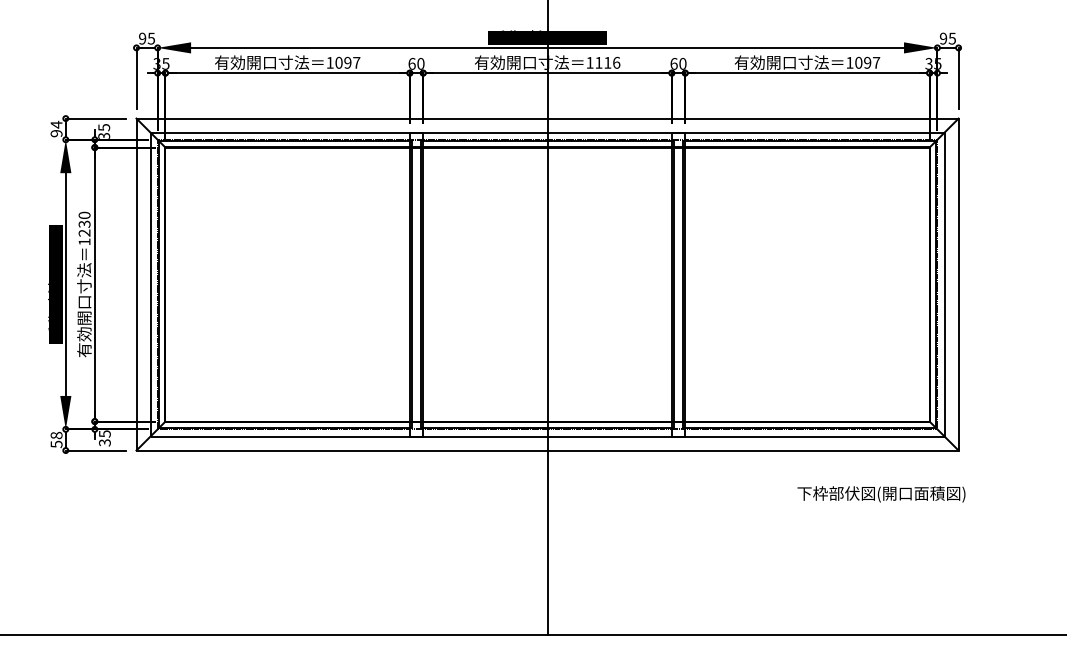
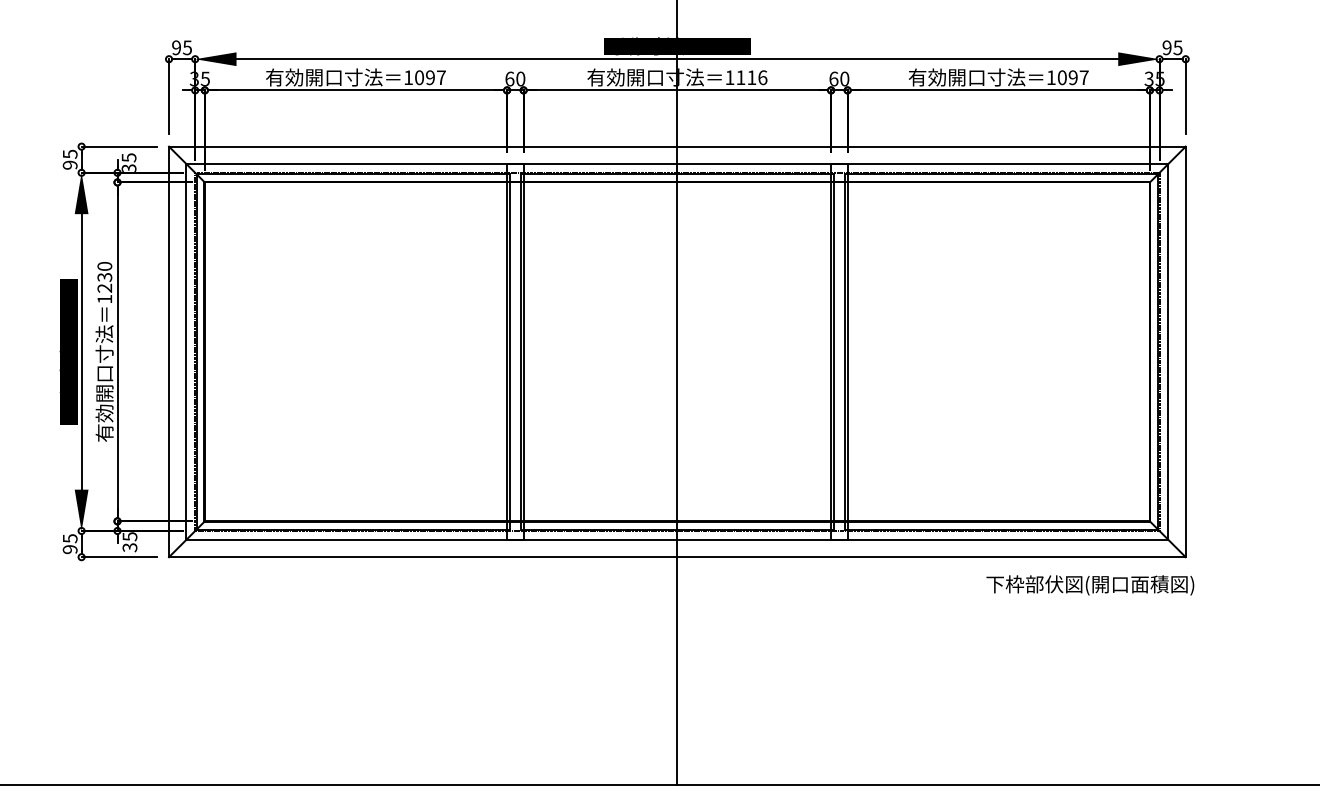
text: (56, 124) -> (70, 153), 94 -> 95
text: (56, 439) -> (70, 543), 58 -> 95
text: (881, 494) -> (1090, 585), moved

